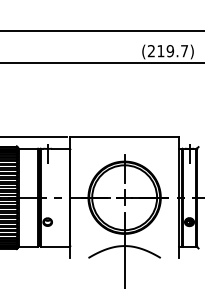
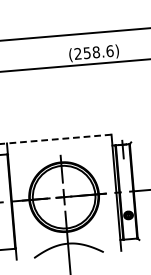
text: (172, 51) -> (98, 52), (219.7) -> (258.6)
line: (124, 137) -> (59, 139), solid -> dashed

